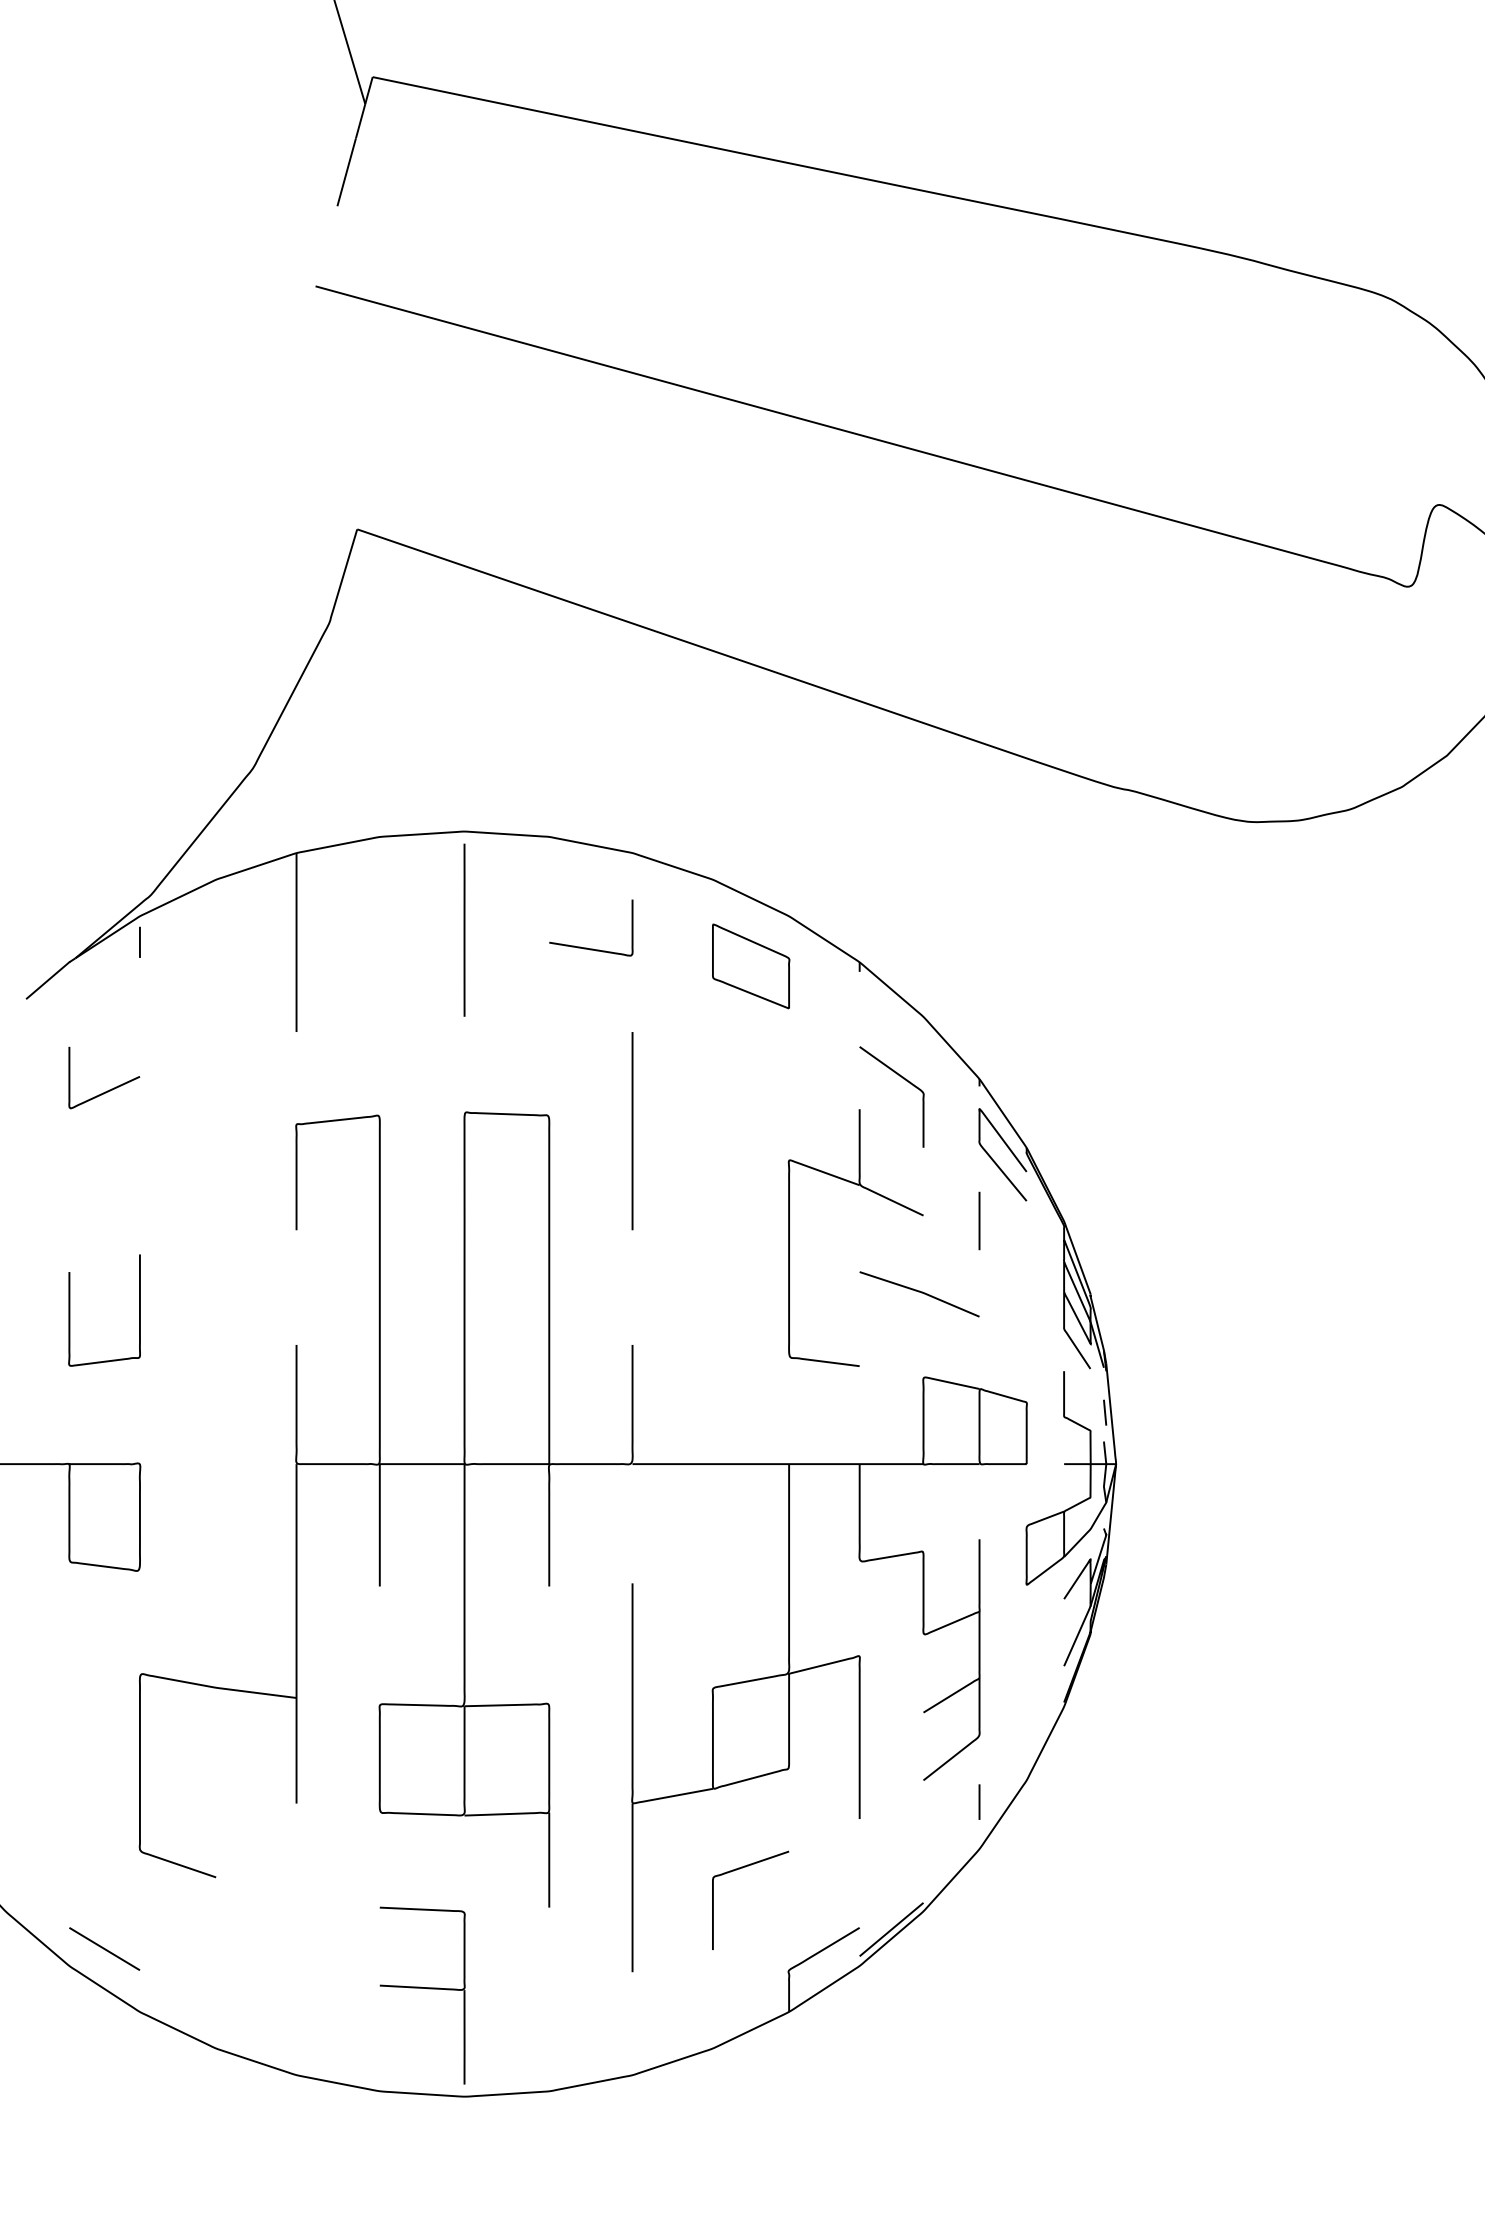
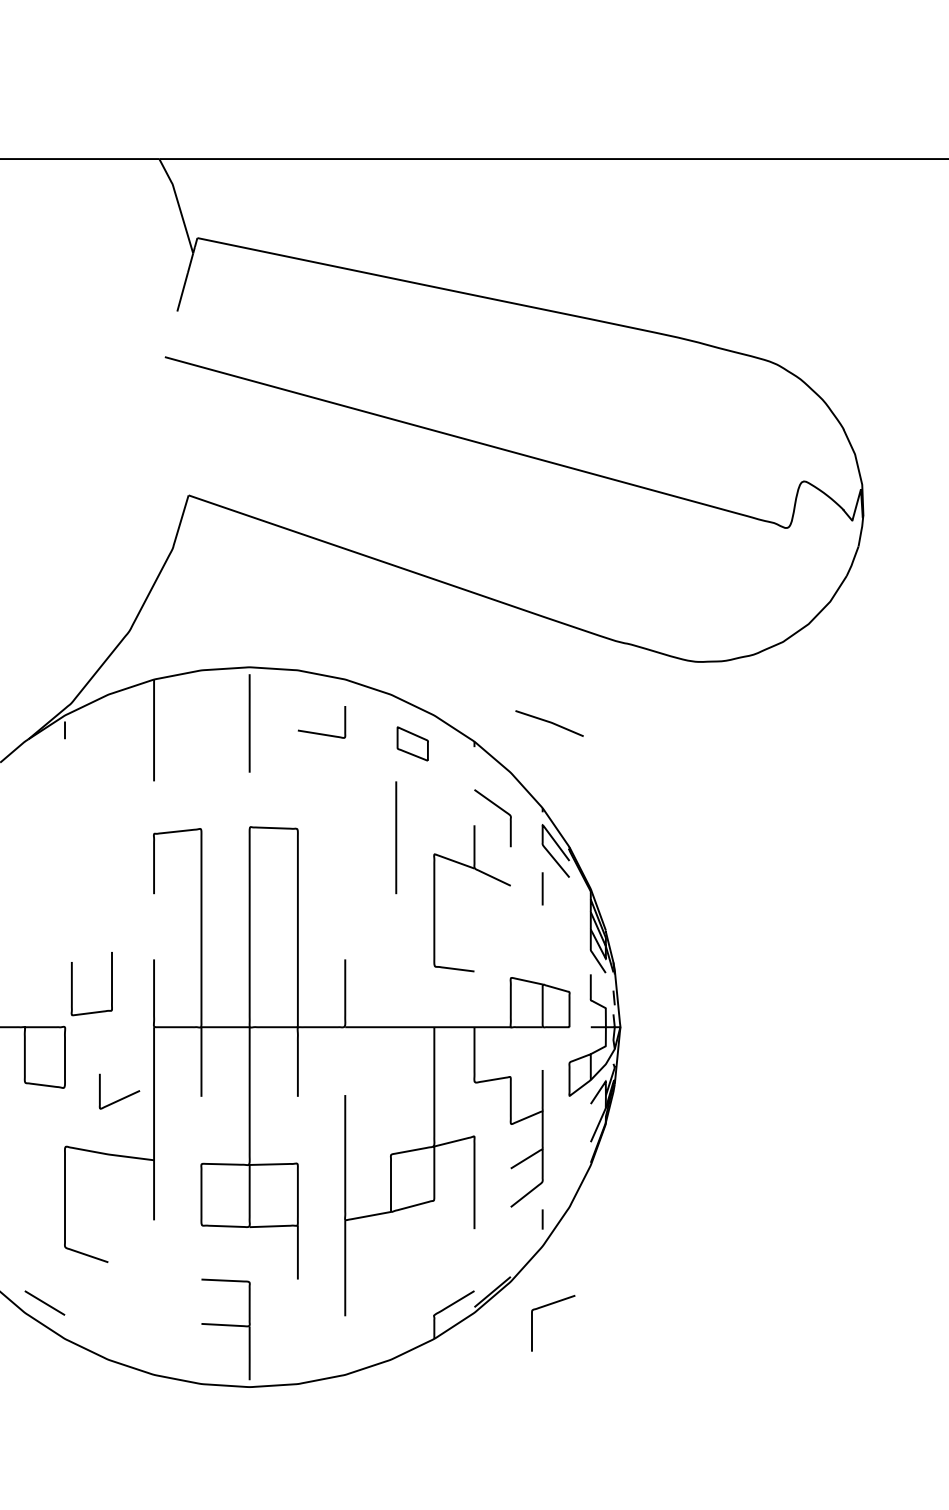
part: (750, 965) -> (412, 743), size x0.7
curve: (109, 1088) -> (122, 1097), moved
line: (632, 1130) -> (396, 837), moved
curve: (919, 1292) -> (549, 722), moved
curve: (70, 1311) -> (72, 984), moved
curve: (740, 1870) -> (547, 1306), moved

